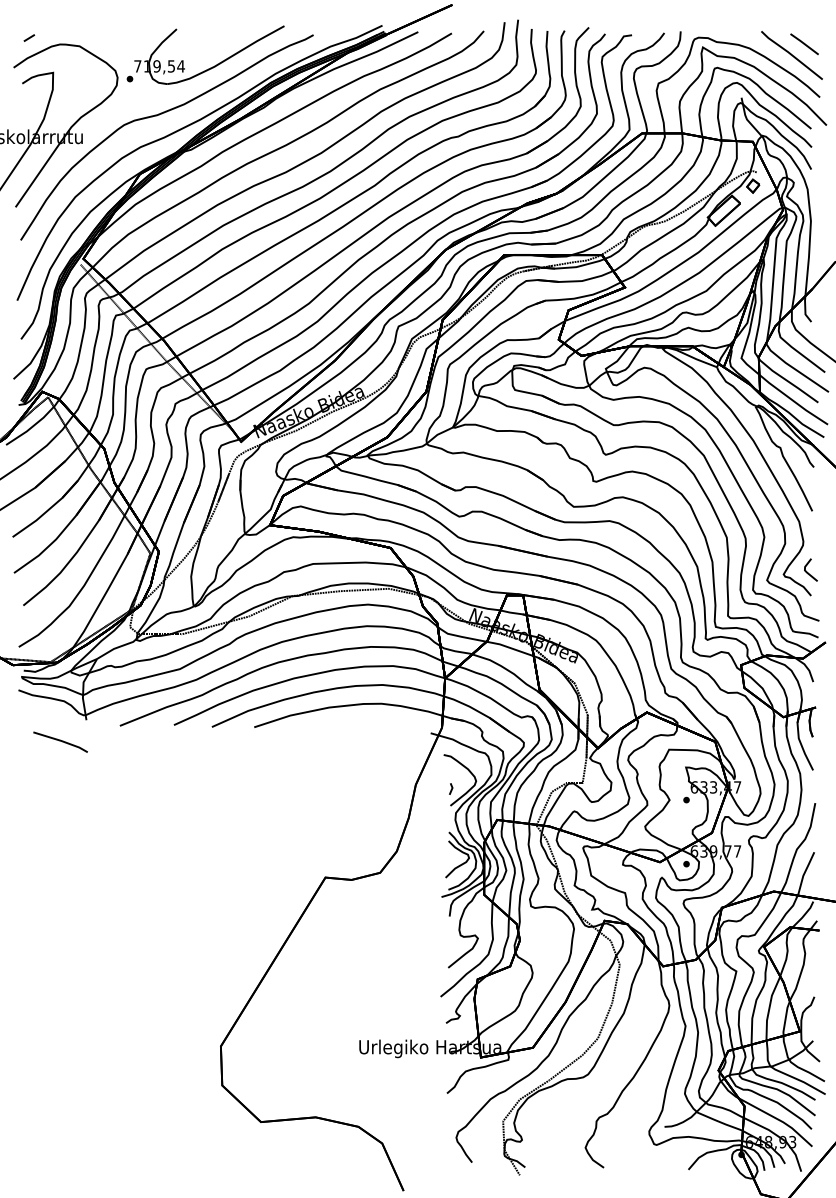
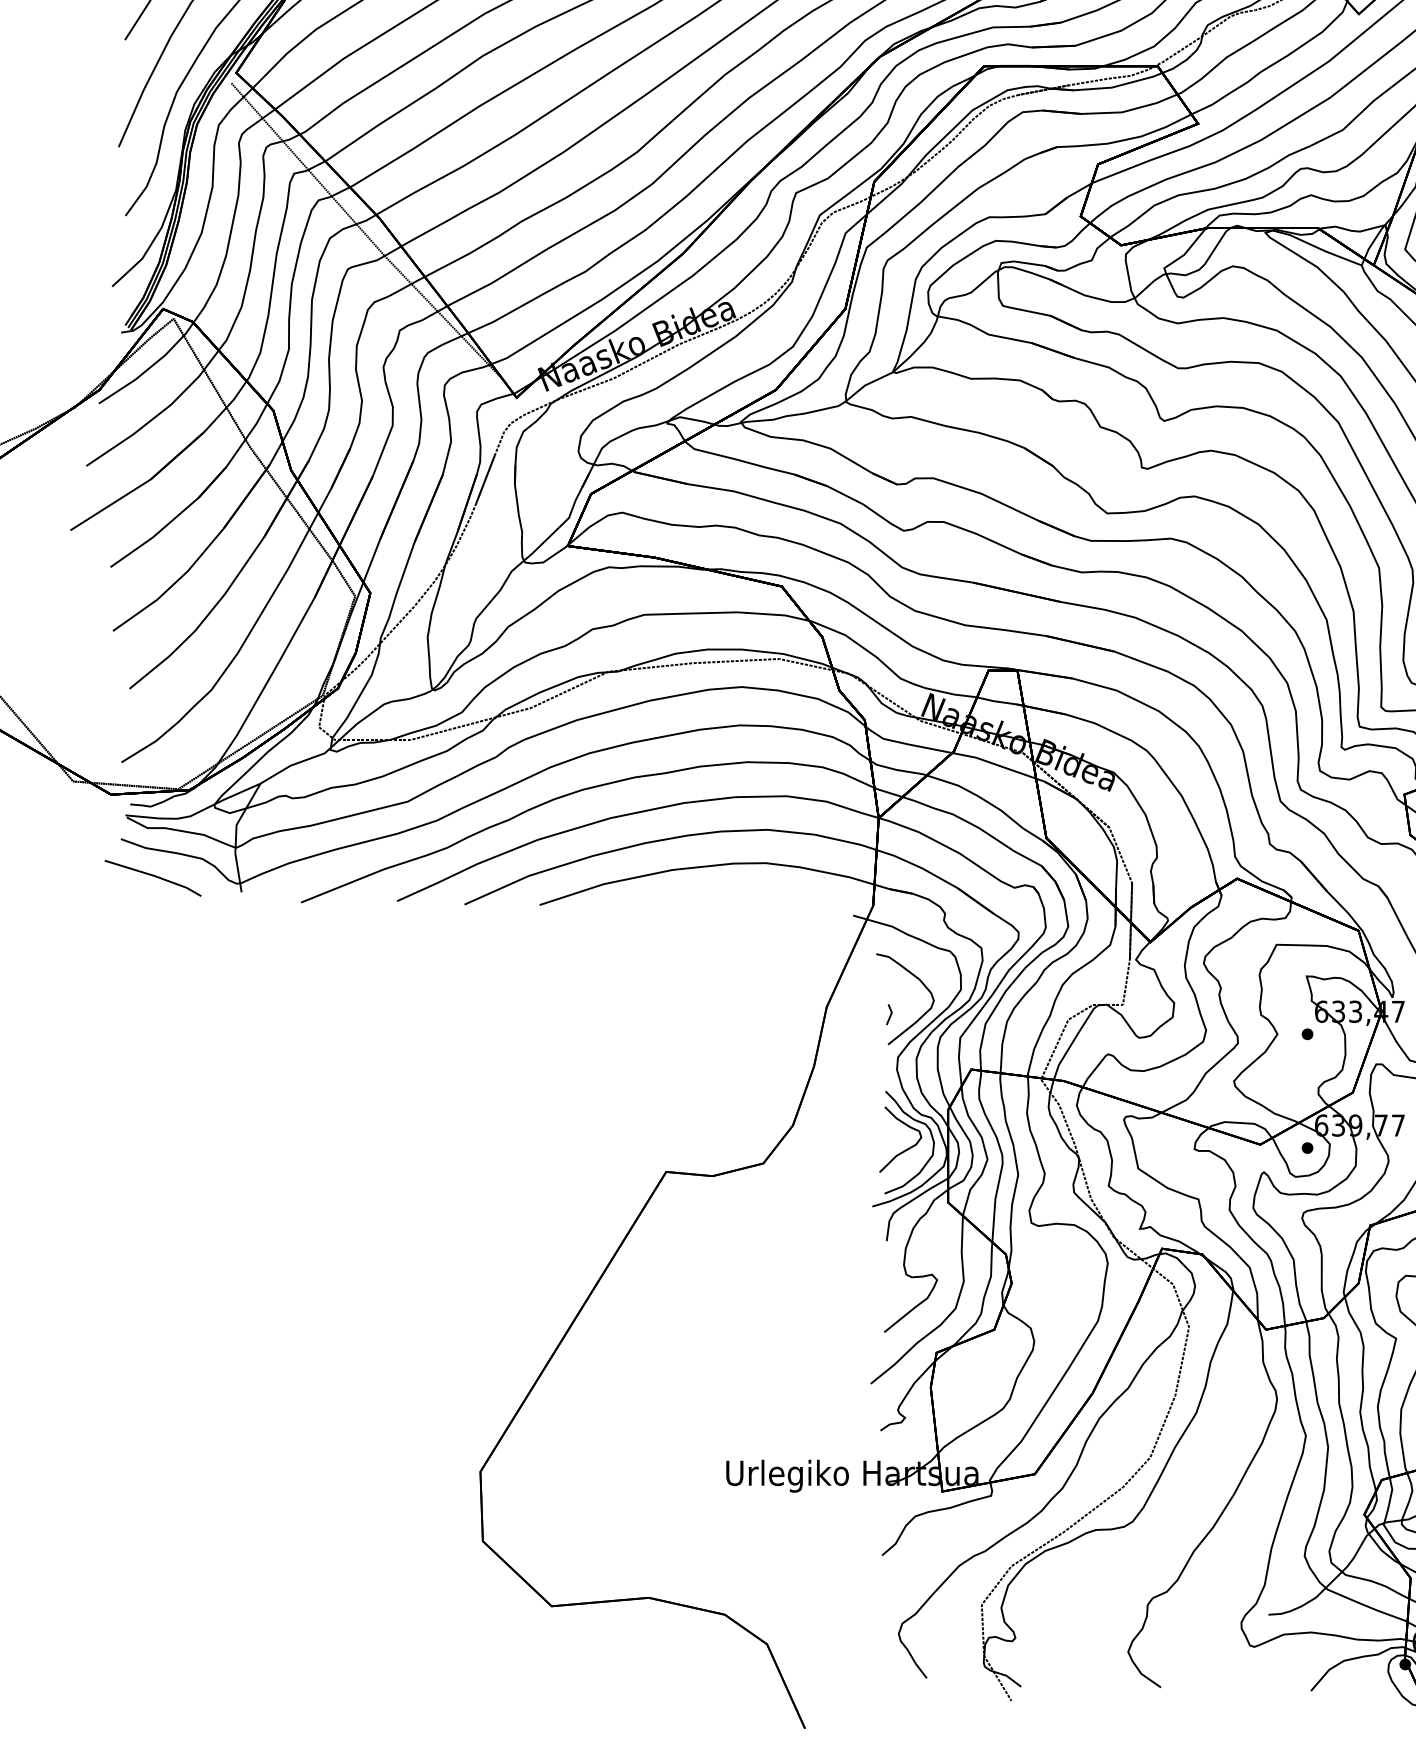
line: (60, 741) -> (152, 876), moved

